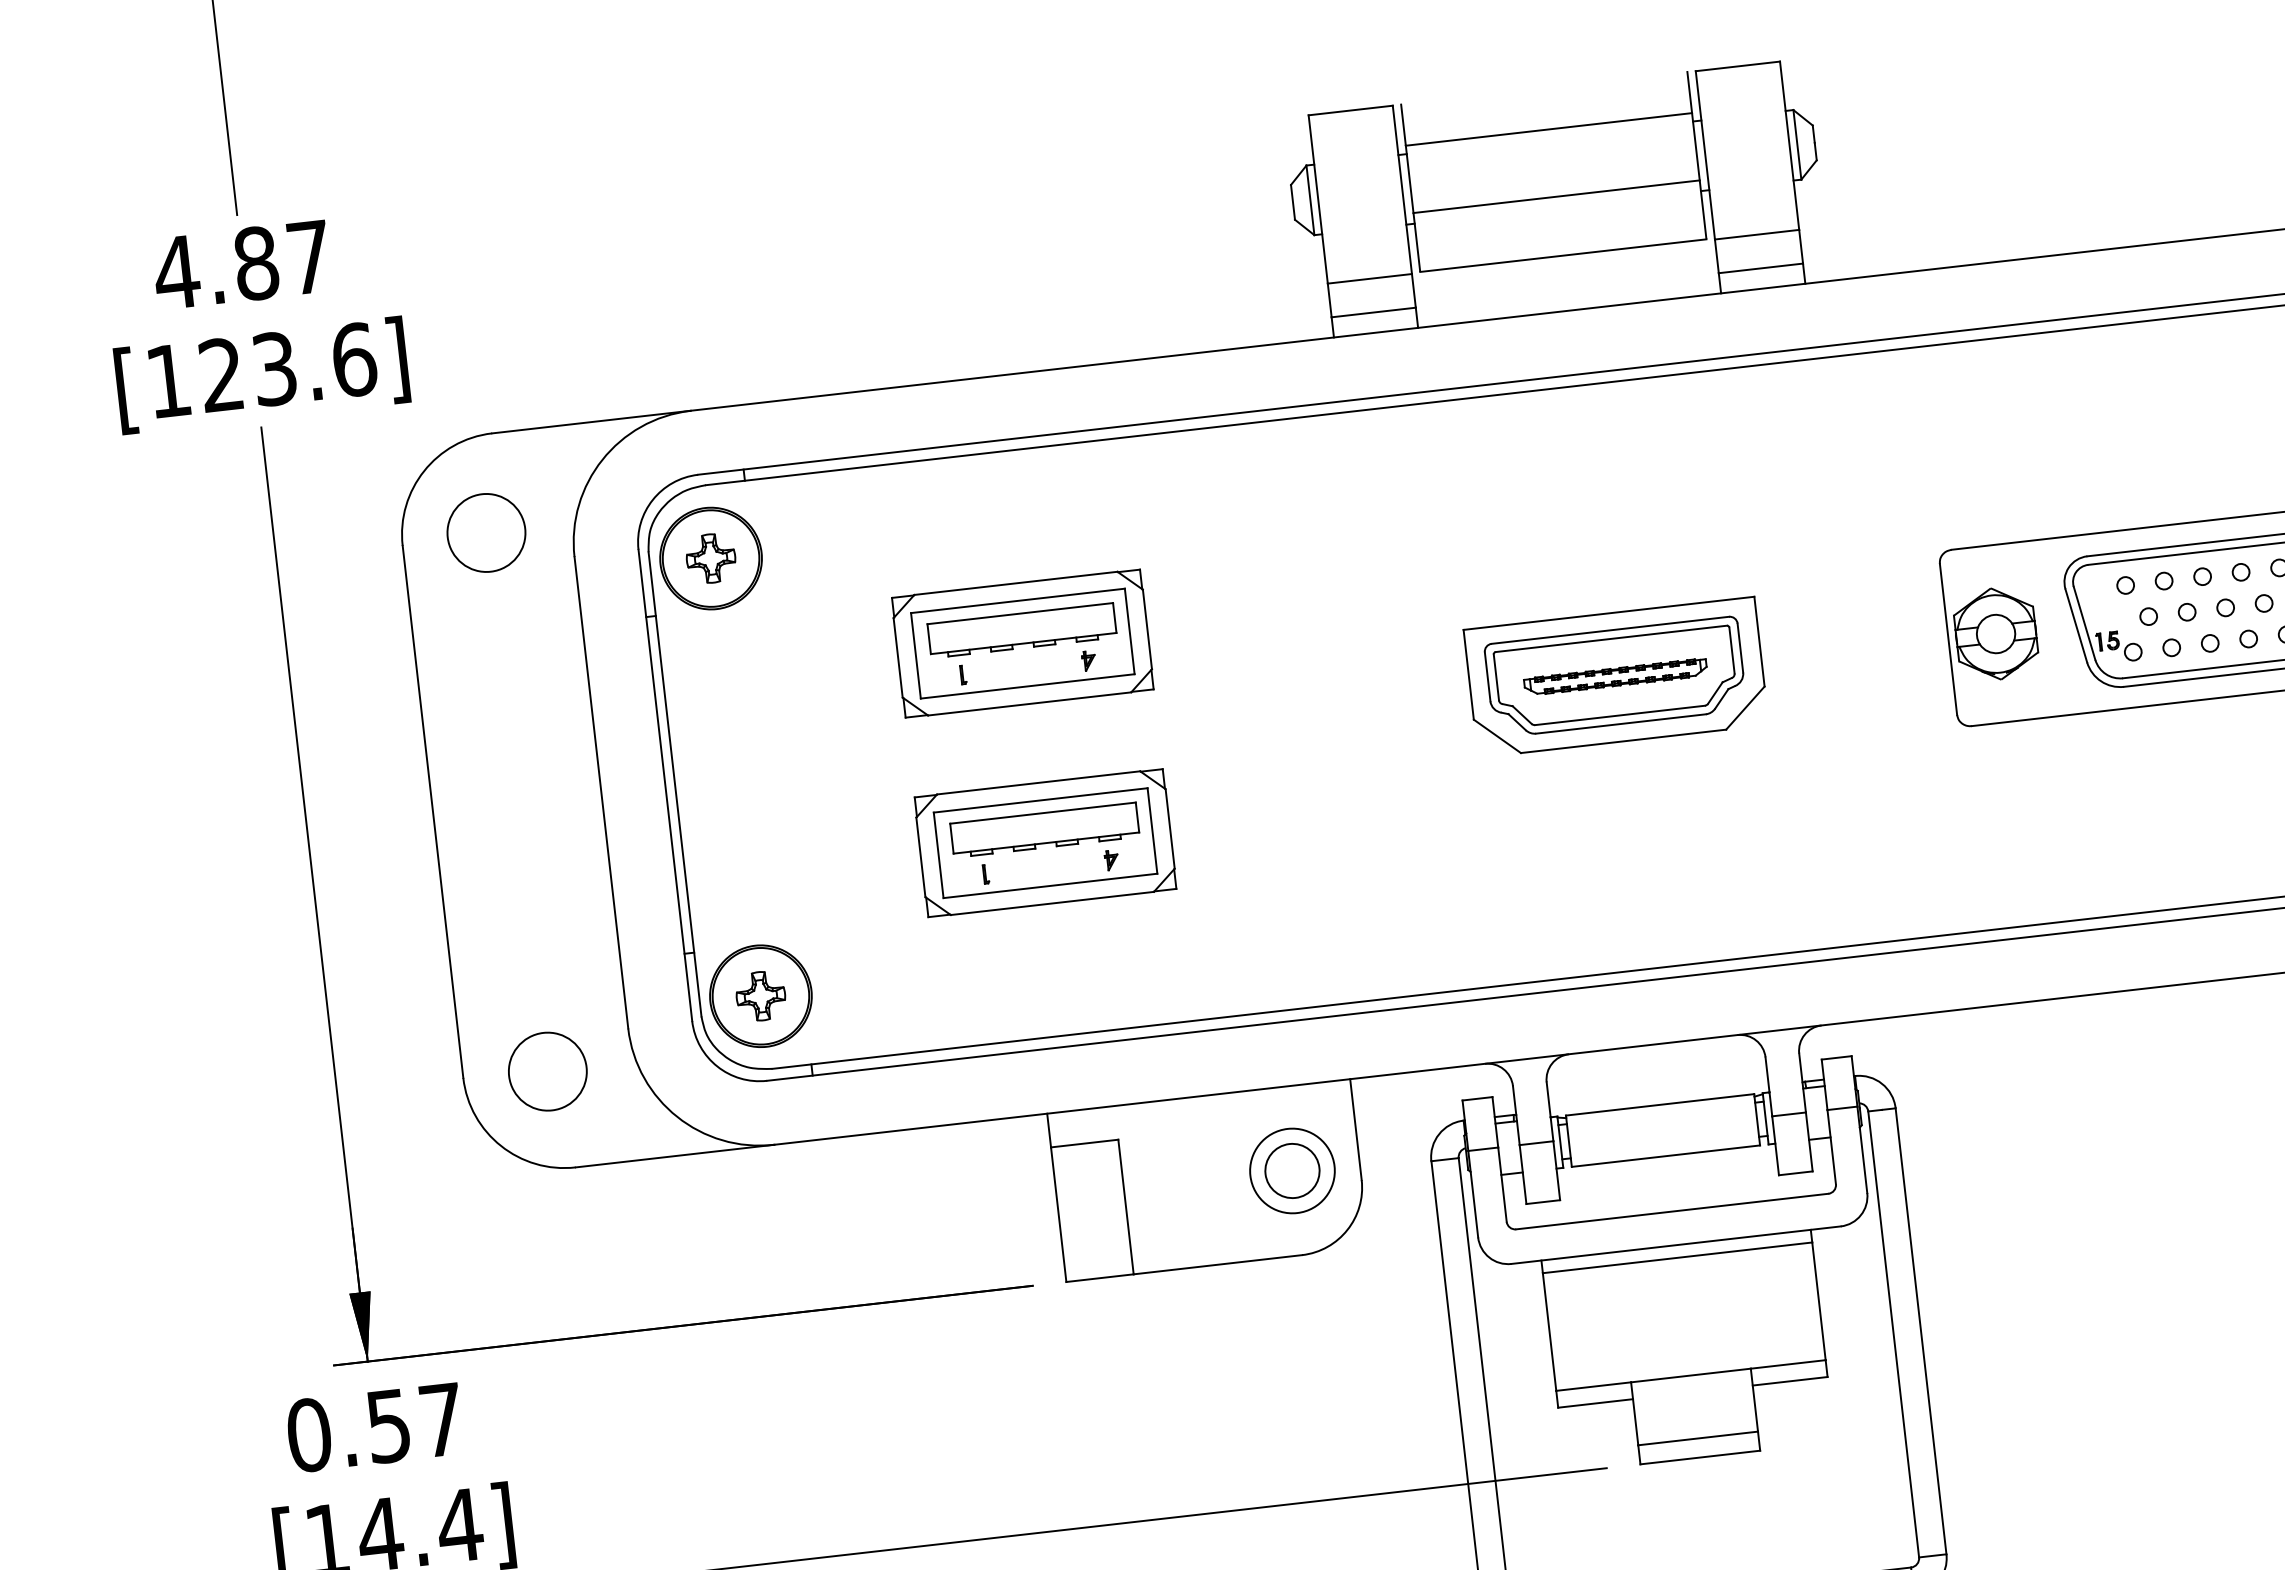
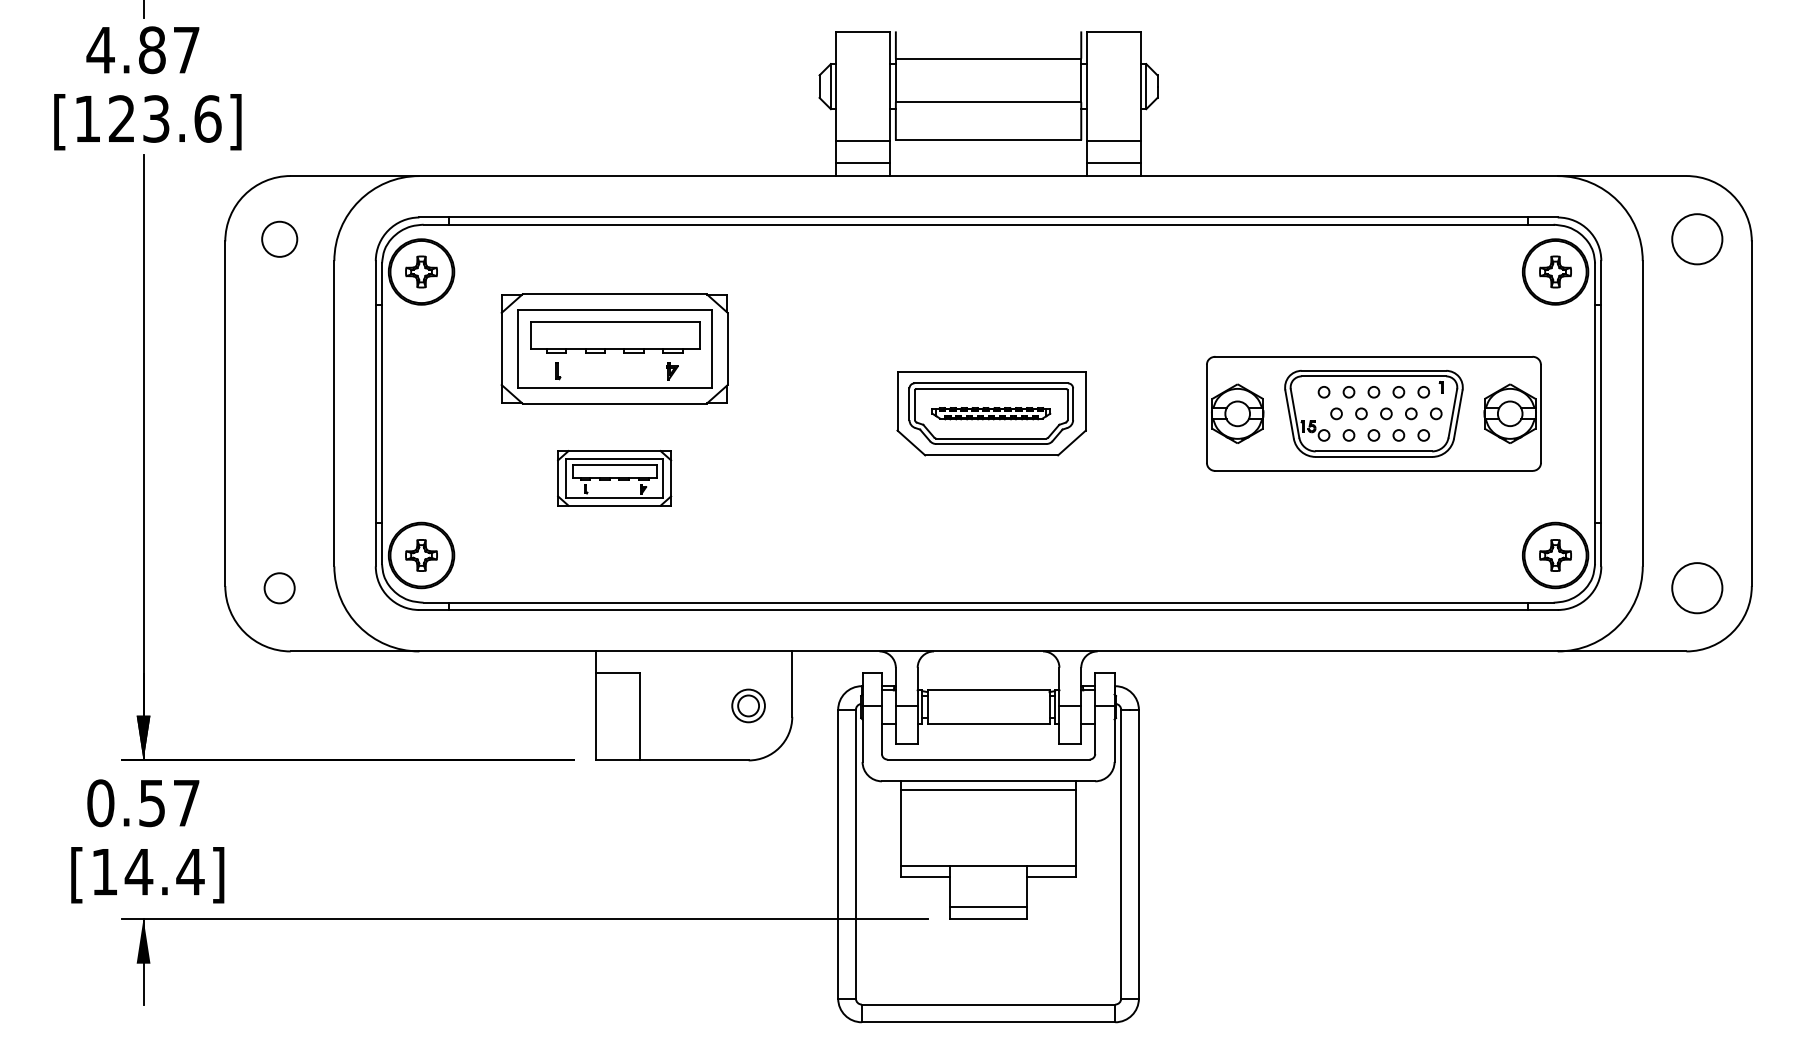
circle: (486, 533) -> (279, 239), size x0.7
part: (1022, 644) -> (614, 349), size x1.4
part: (1045, 843) -> (614, 478), size x0.7
circle: (547, 1072) -> (279, 588), size x0.6
part: (1292, 1170) -> (748, 705), size x0.6

